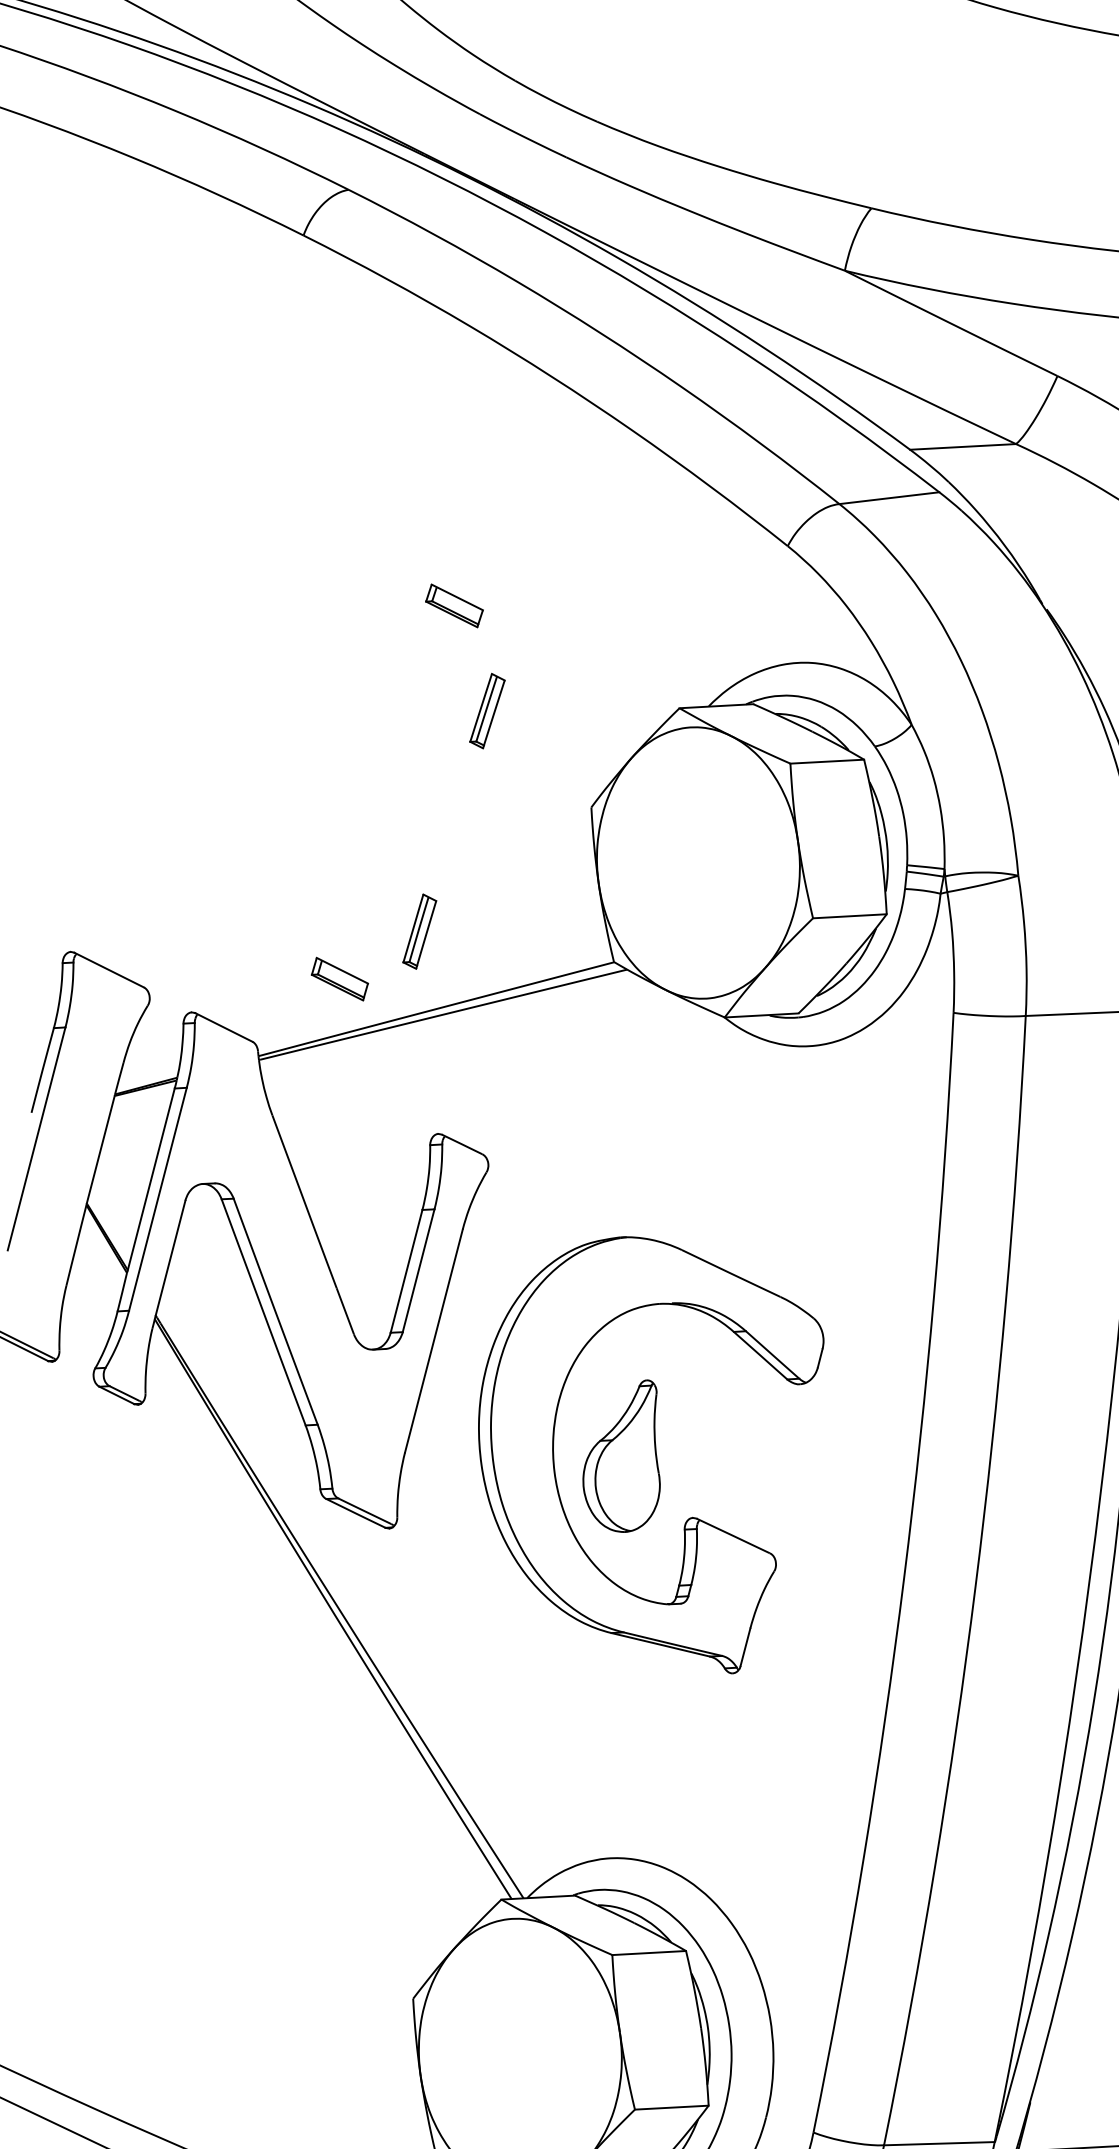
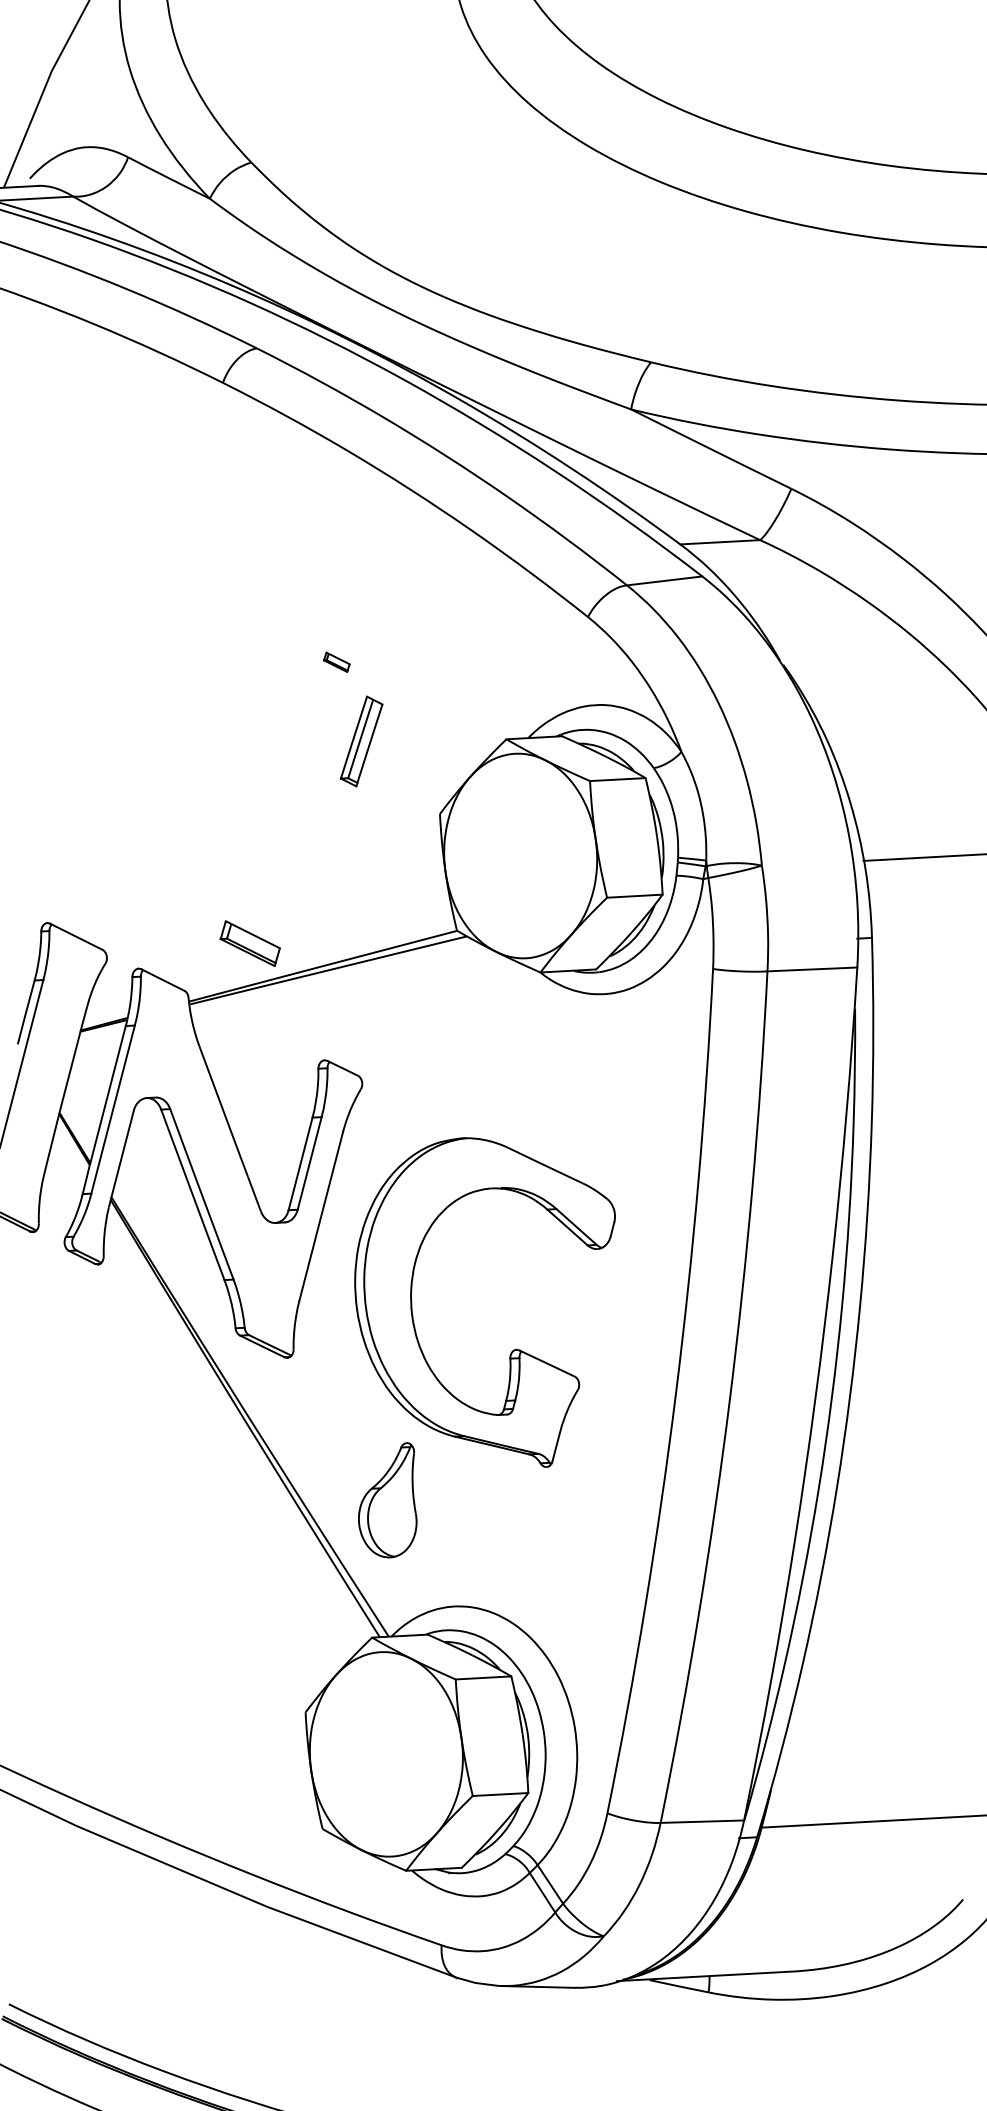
part: (454, 606) -> (336, 662), size x0.6
part: (487, 711) -> (361, 741), size x1.6
part: (419, 931) -> (310, 907), removed
part: (340, 979) -> (250, 943), size x1.4
part: (621, 1456) -> (387, 1500), moved

